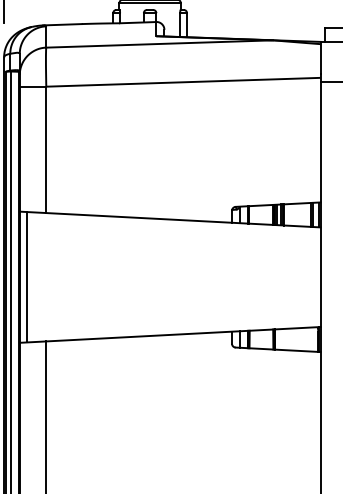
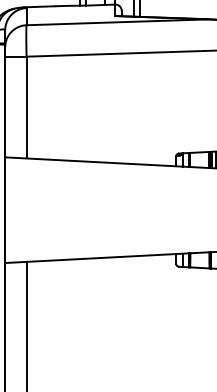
line: (27, 277) -> (11, 210), removed

